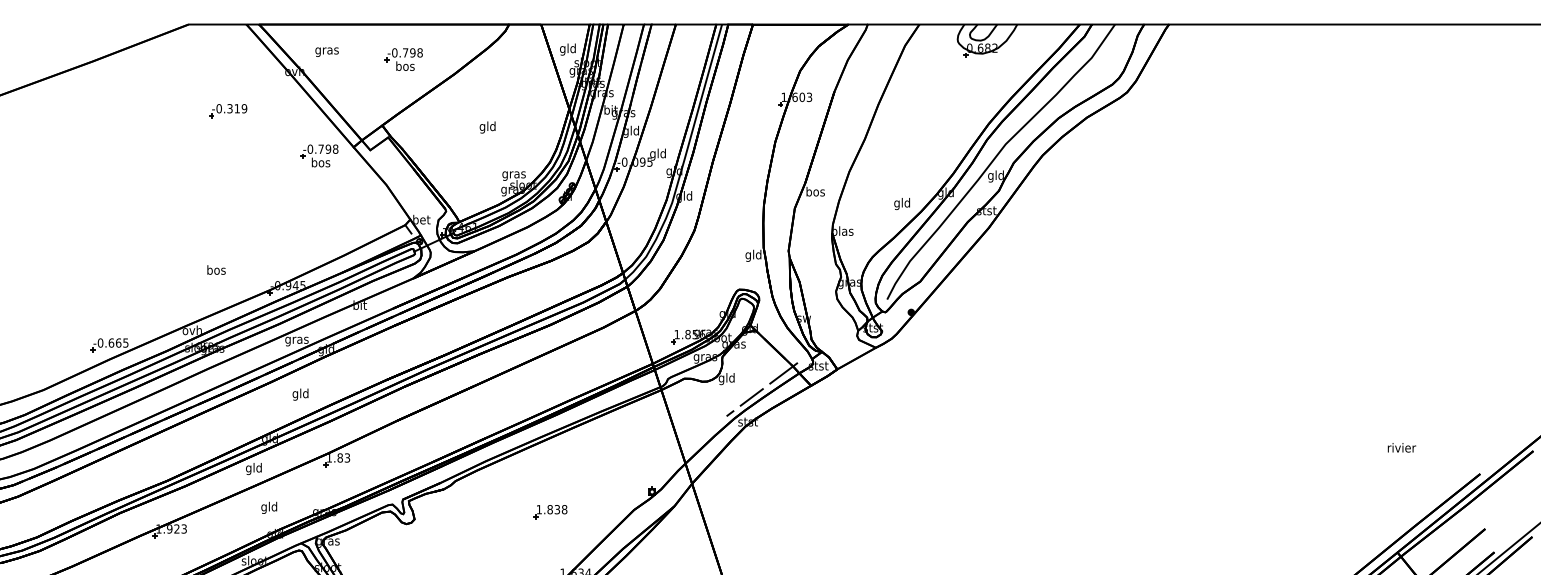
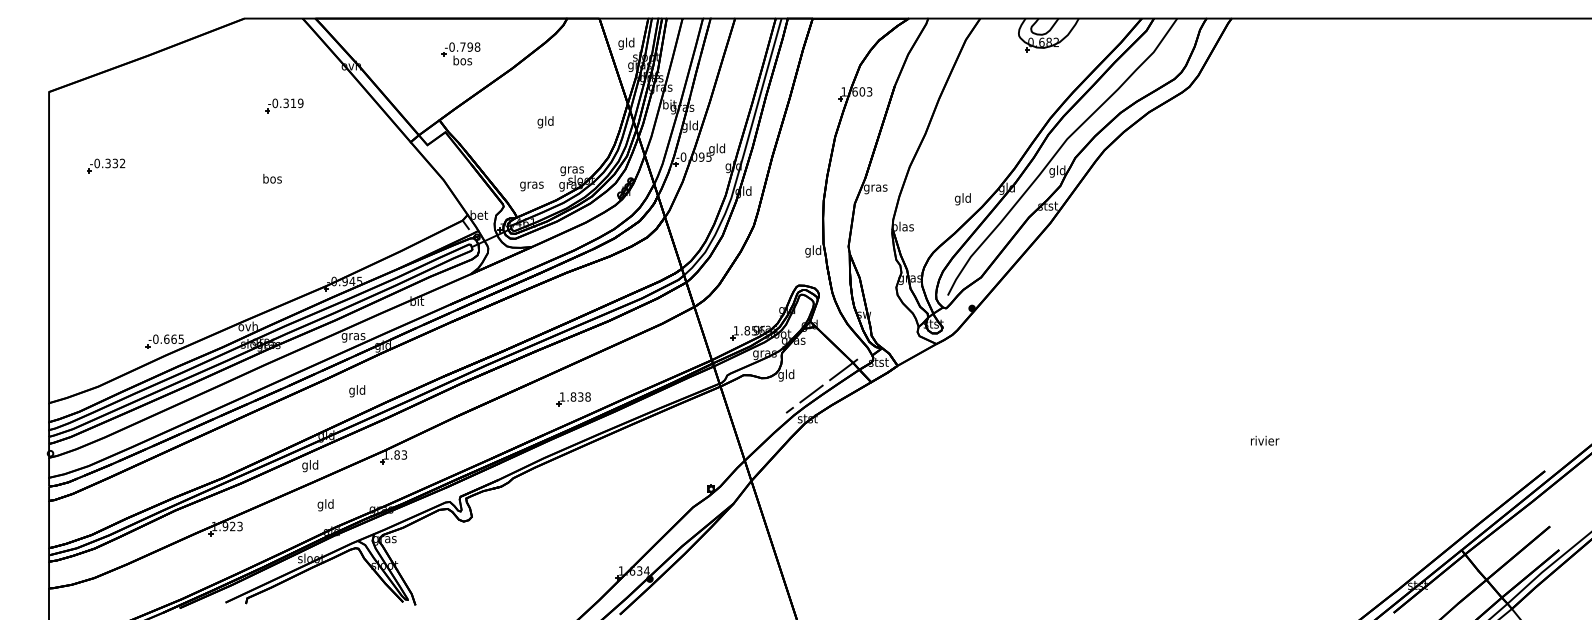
text: (326, 52) -> (531, 186), moved
part: (318, 155) -> (375, 150), removed
part: (51, 170) -> (106, 165), added
text: (815, 193) -> (875, 188), bos -> gras
text: (216, 269) -> (272, 178), moved
text: (1402, 447) -> (1265, 440), moved
part: (550, 512) -> (573, 399), moved

